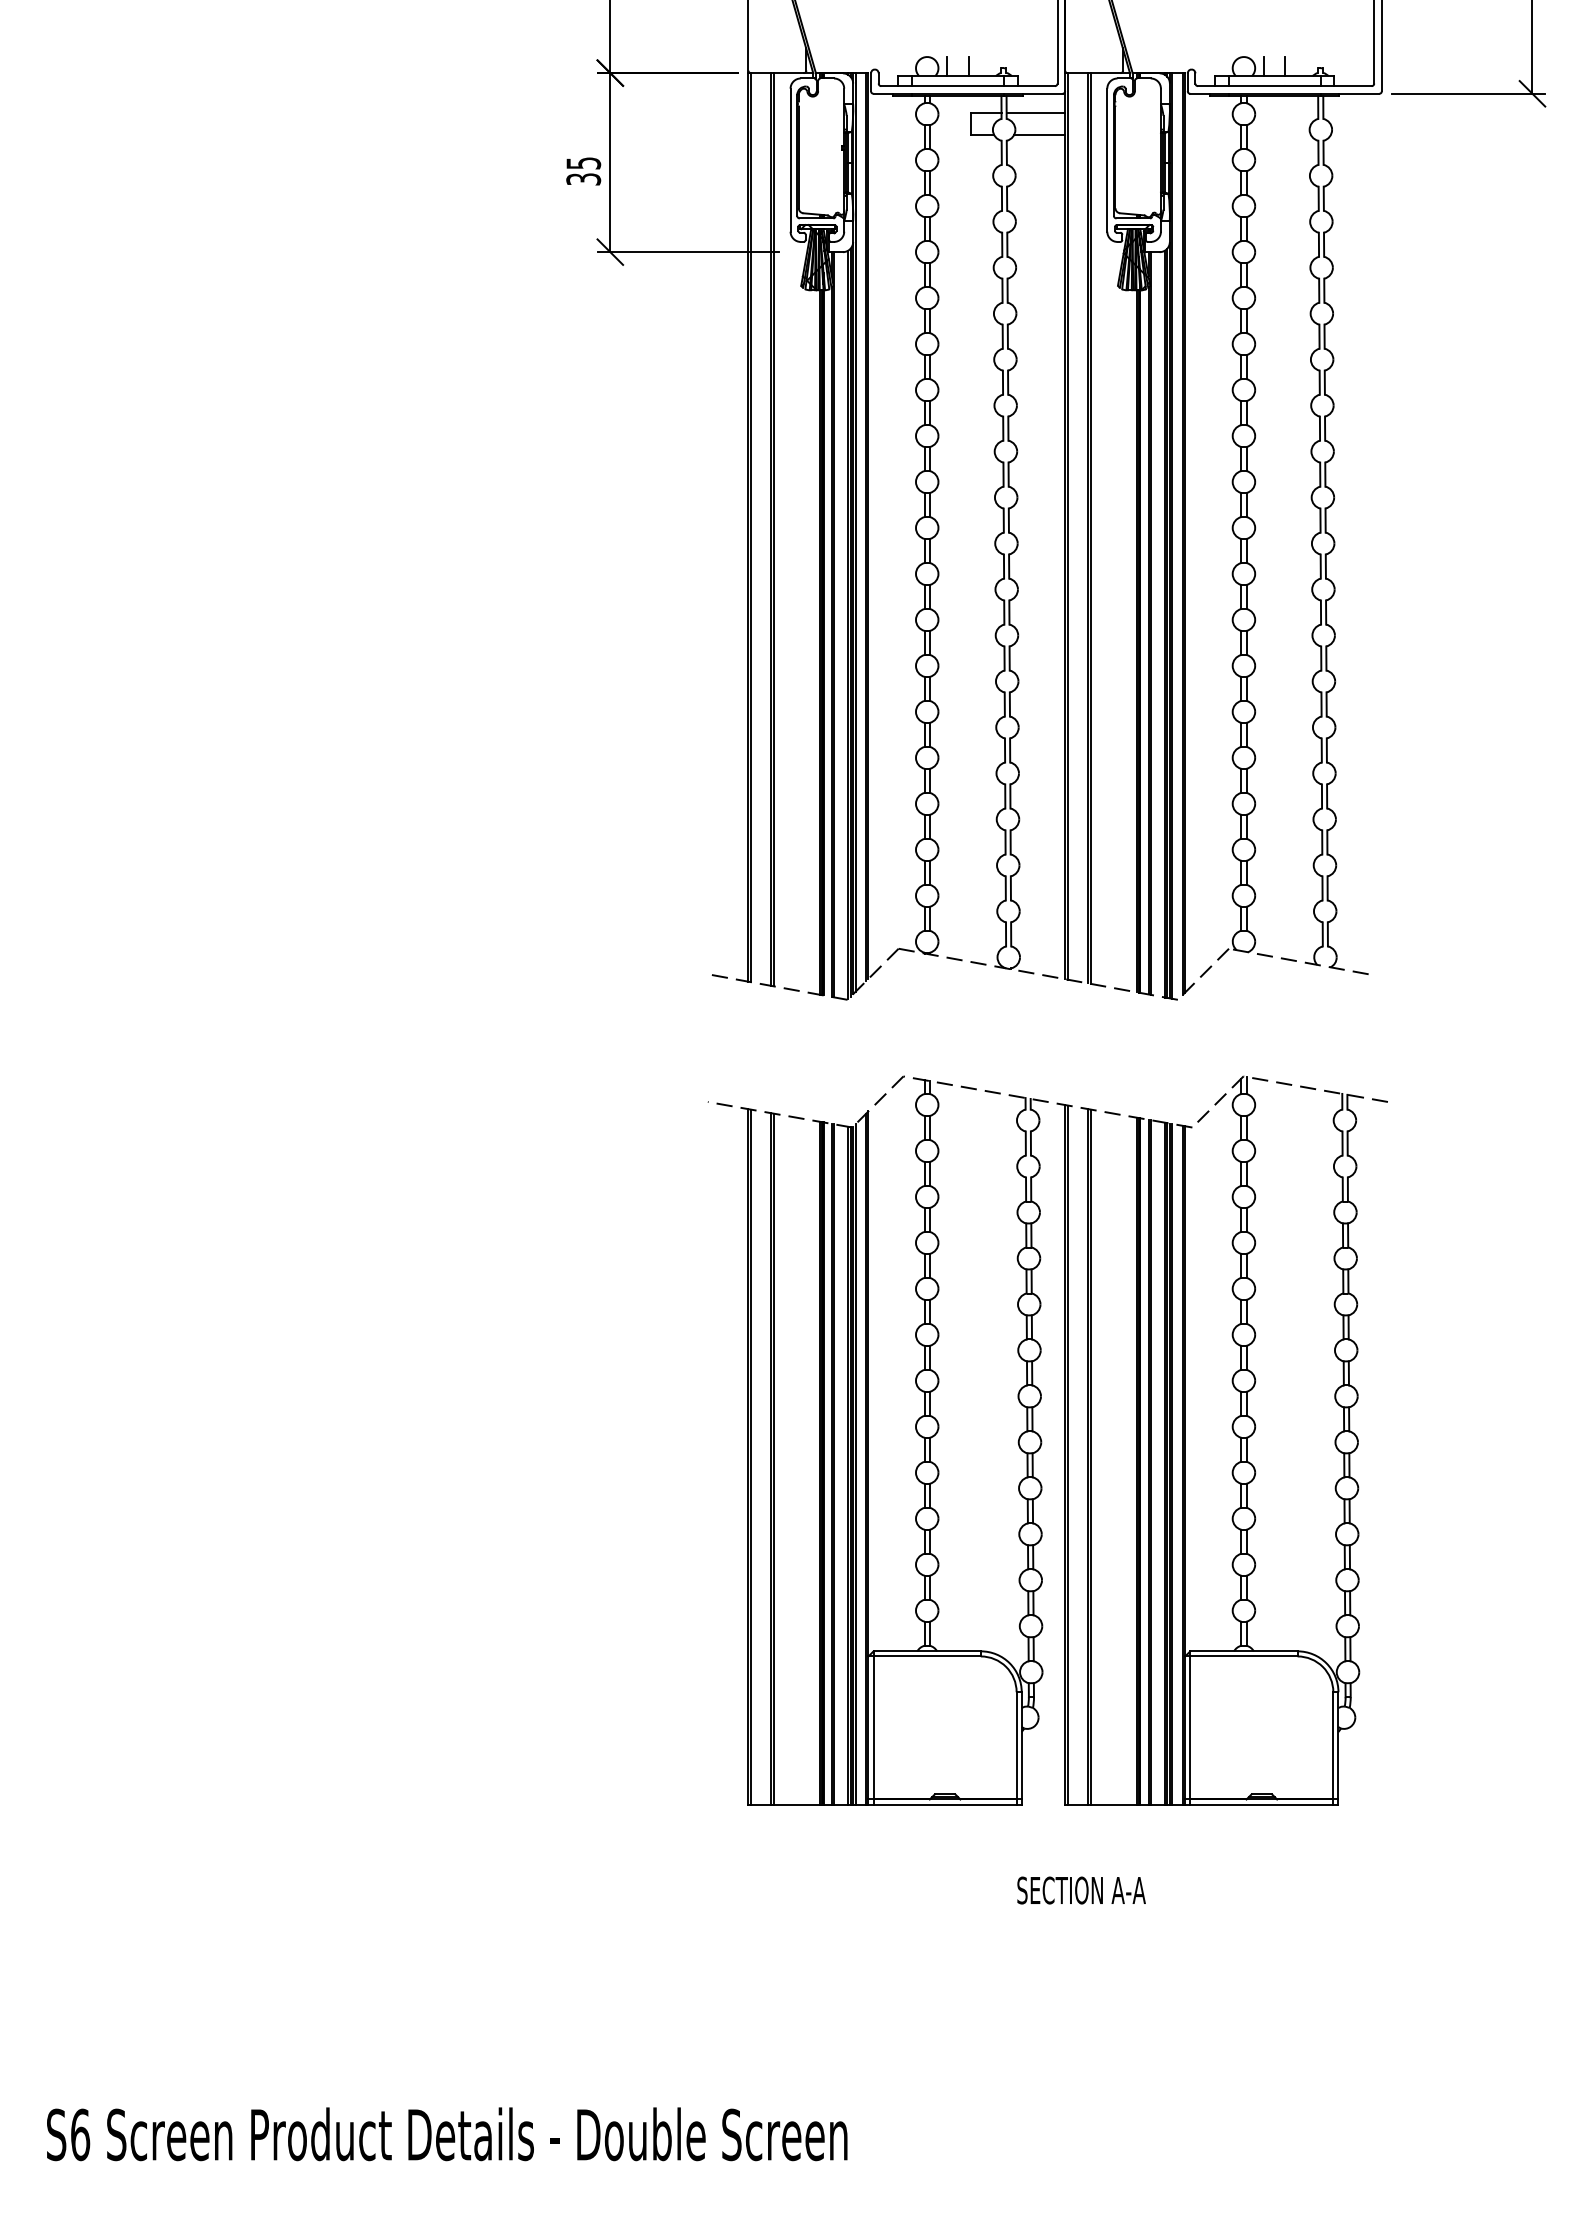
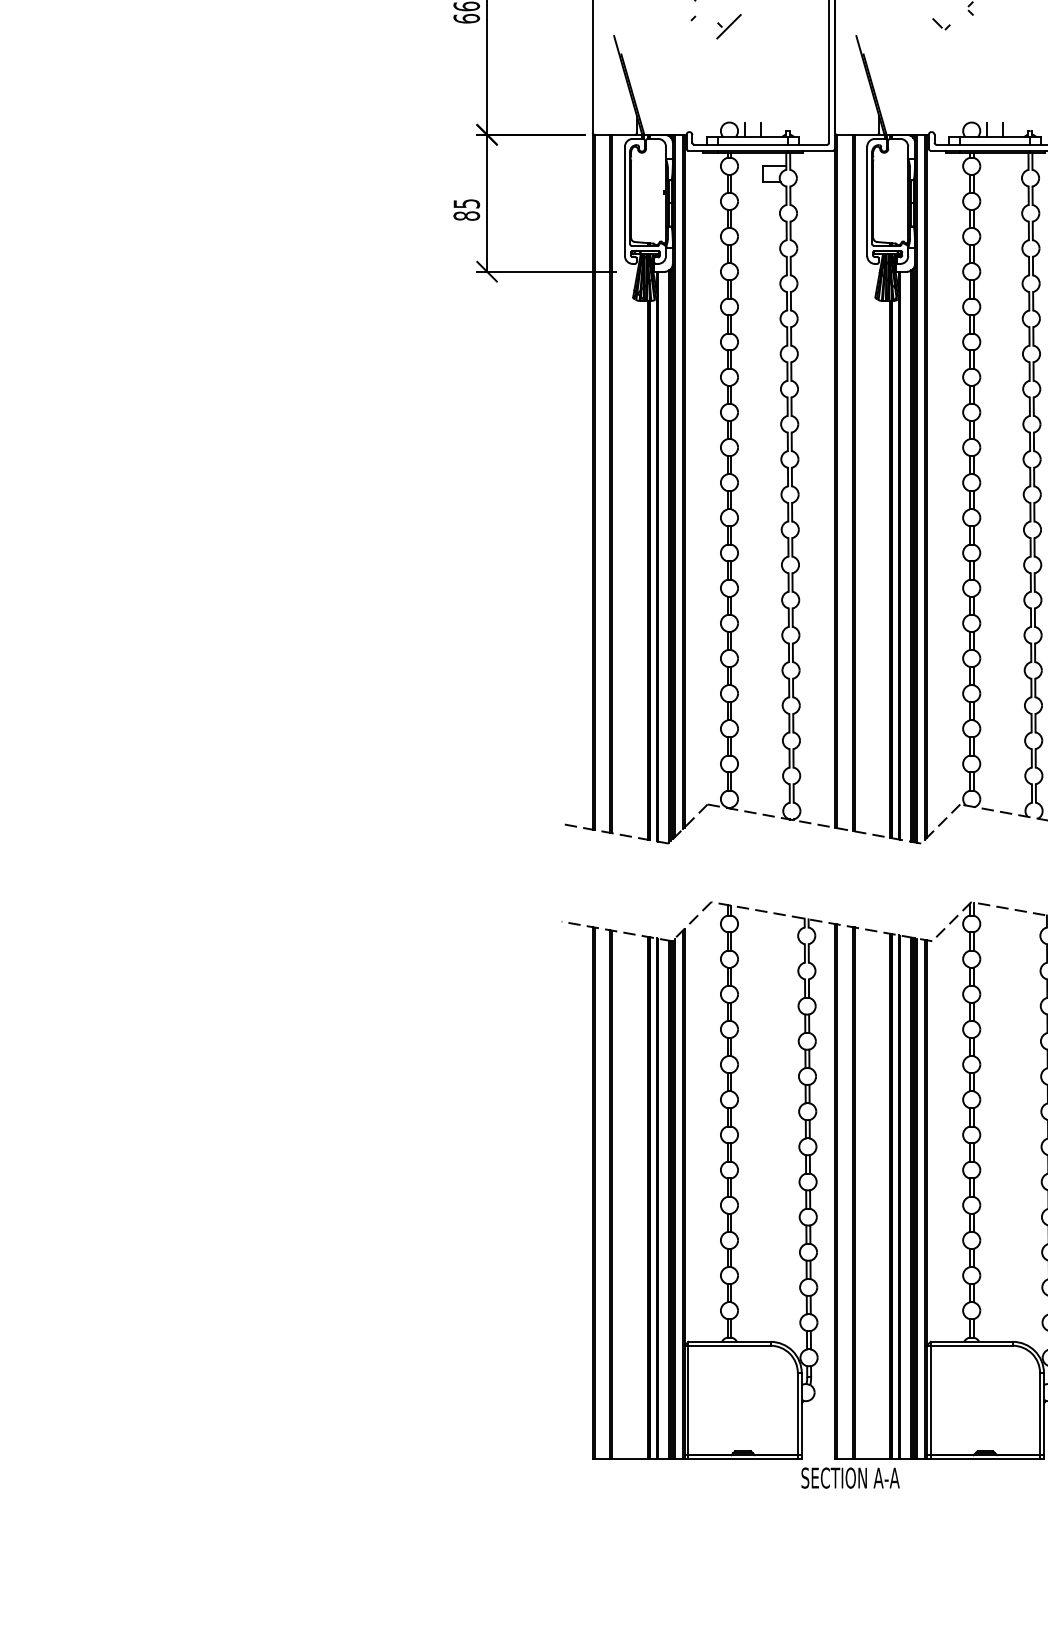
line: (1035, 113) -> (812, 165), removed
line: (1039, 134) -> (815, 181), removed
text: (583, 179) -> (466, 216), 35 -> 85
text: (1081, 1890) -> (850, 1478), moved

